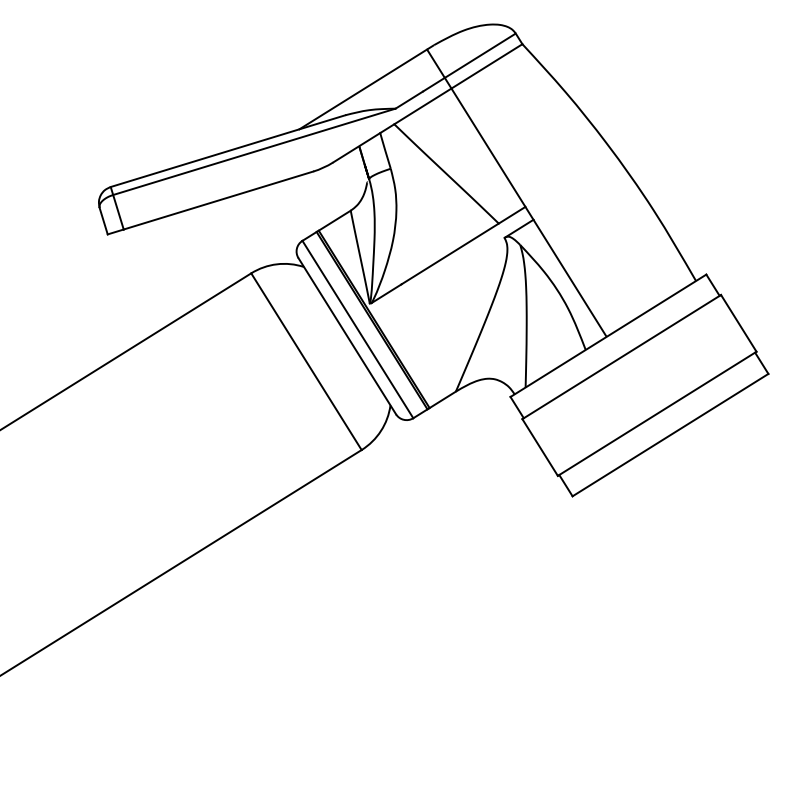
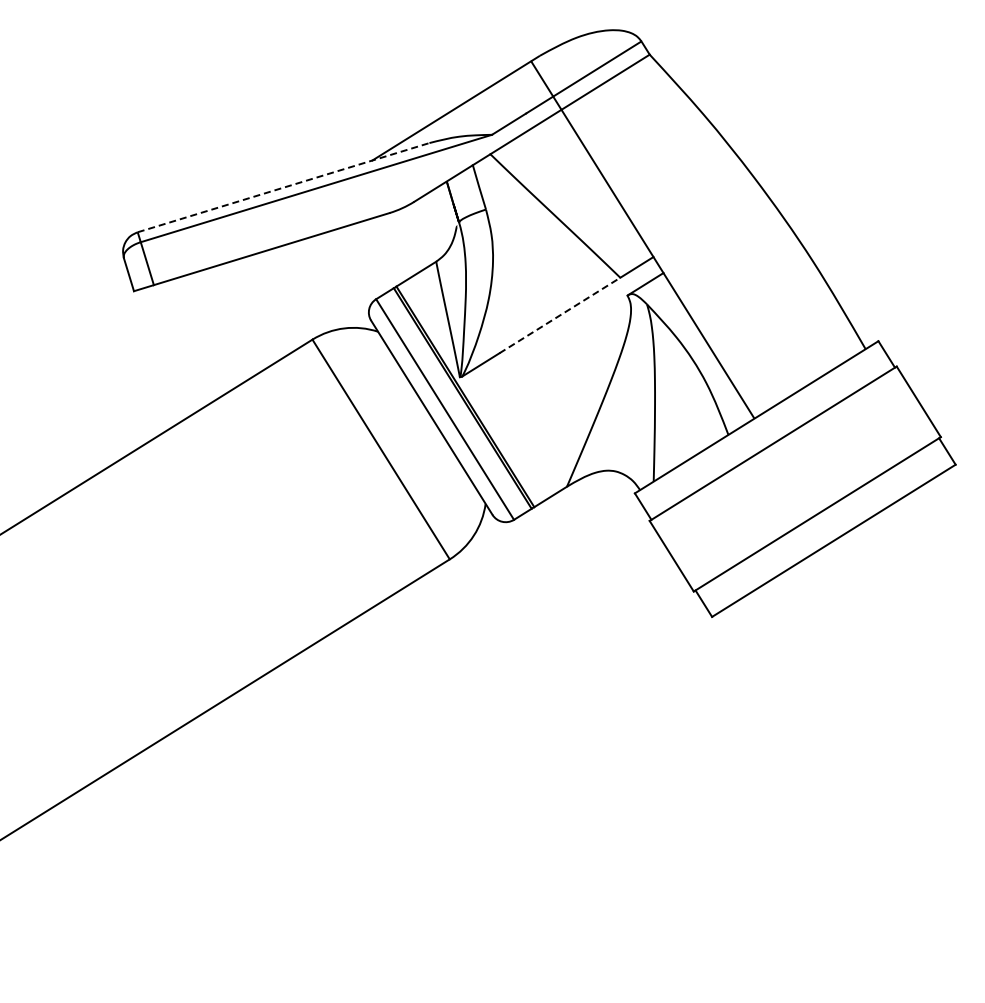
line: (227, 151) -> (283, 187), solid -> dashed
line: (450, 253) -> (560, 315), solid -> dashed

